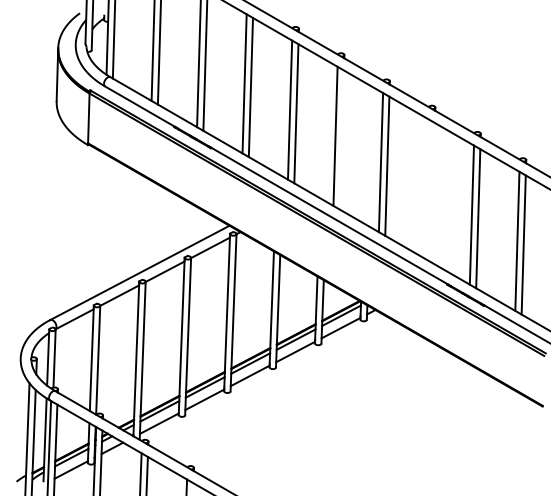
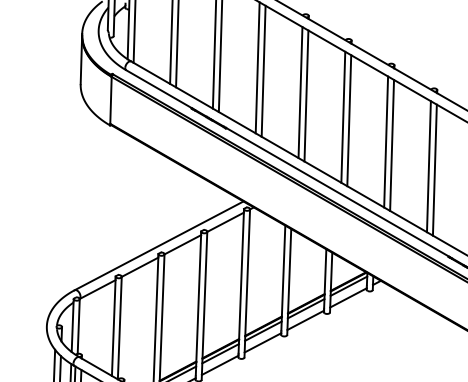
line: (341, 139) -> (348, 120), added
line: (426, 188) -> (428, 166), added
line: (432, 192) -> (434, 170), added

